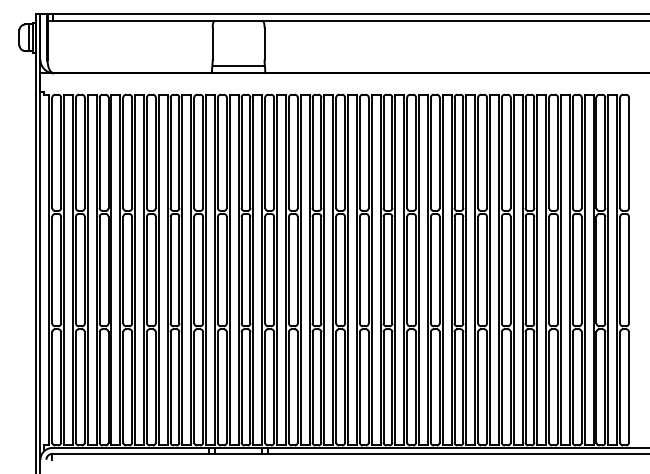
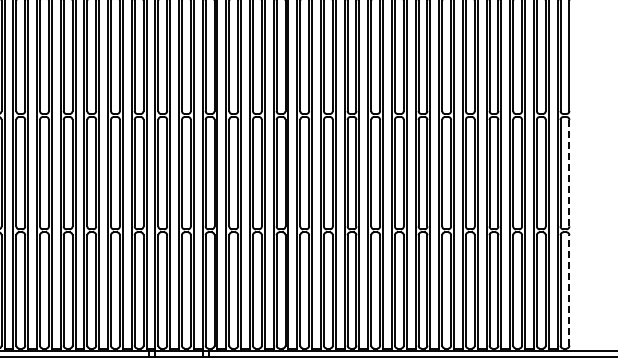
line: (629, 269) -> (569, 172), solid -> dashed
line: (629, 386) -> (569, 289), solid -> dashed

